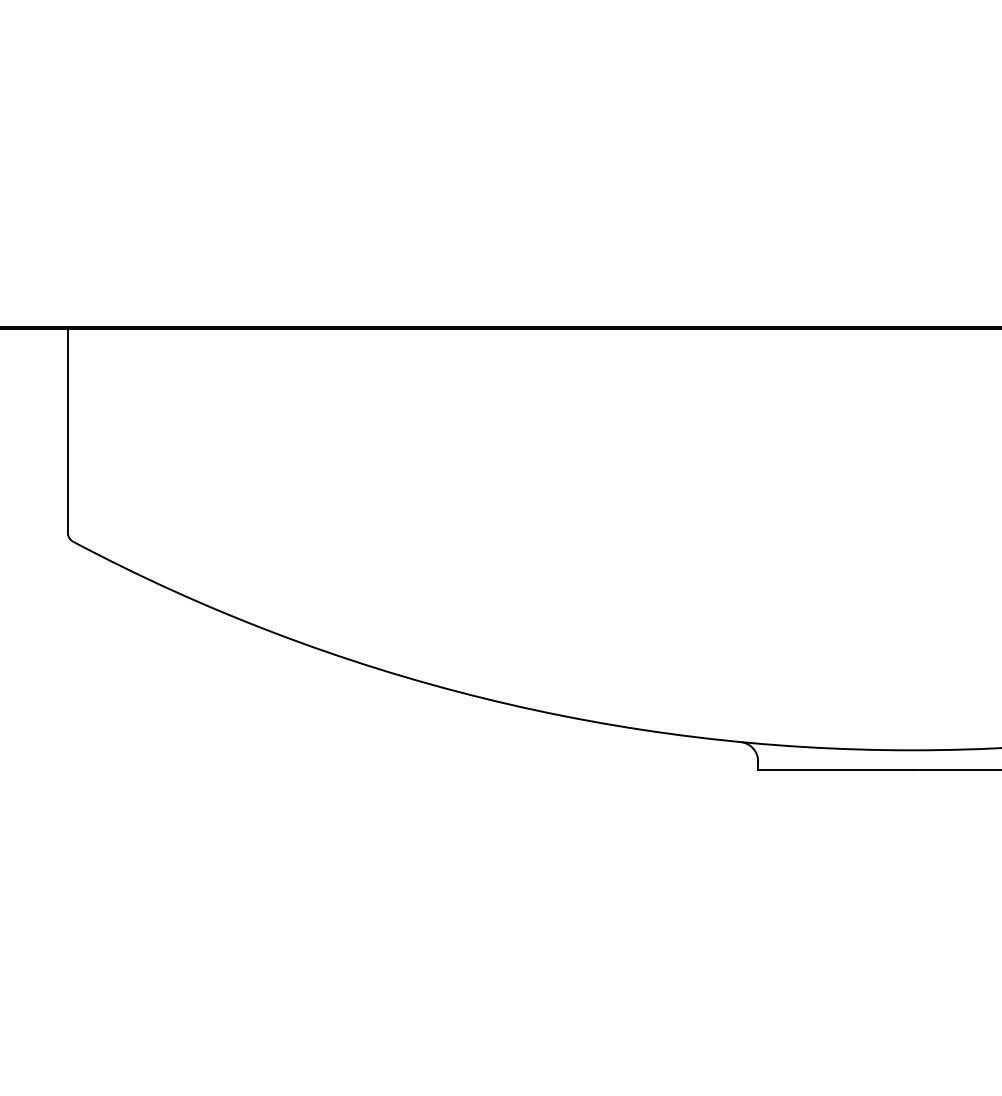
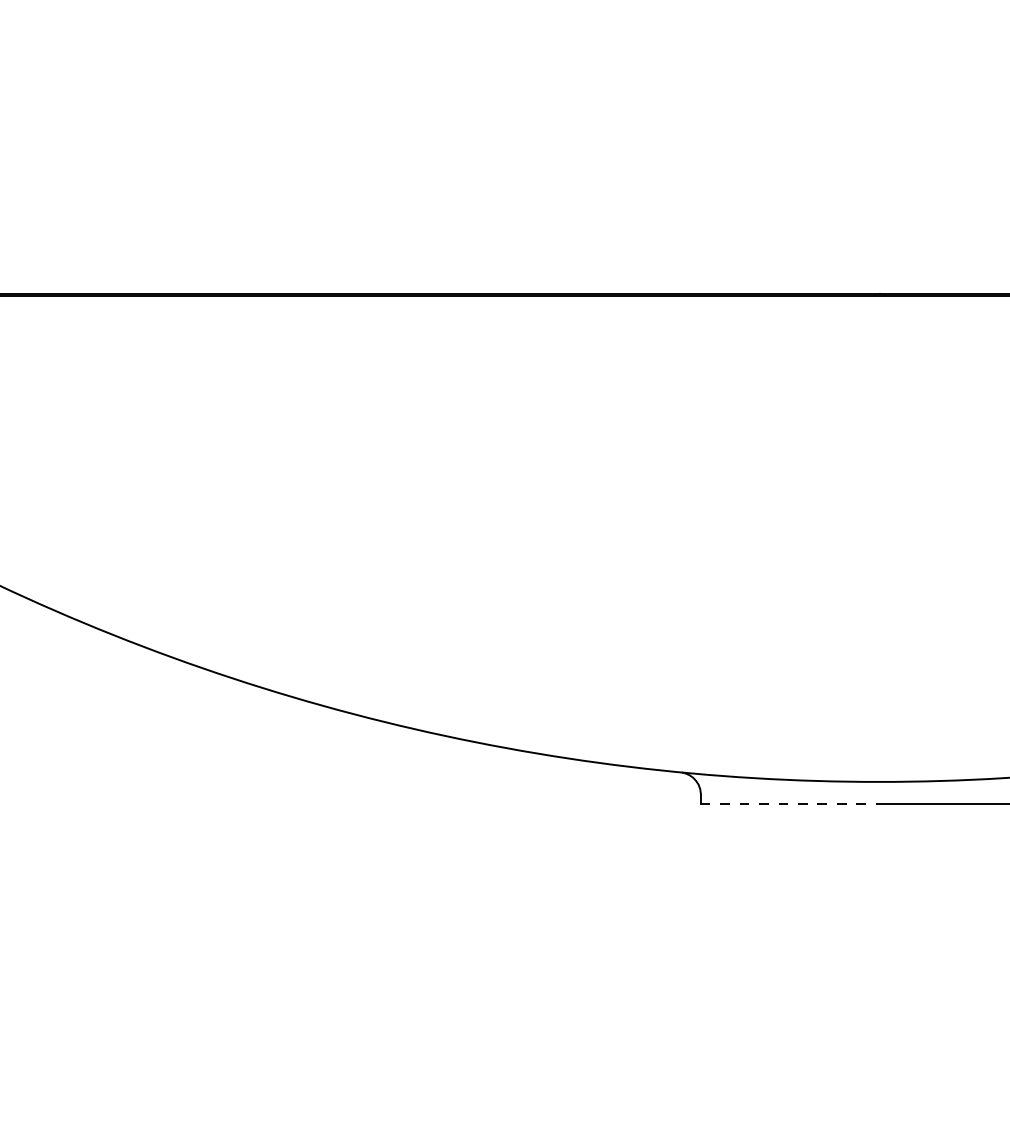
line: (835, 769) -> (790, 804), solid -> dashed

